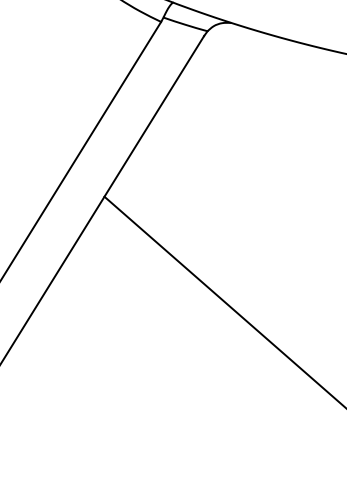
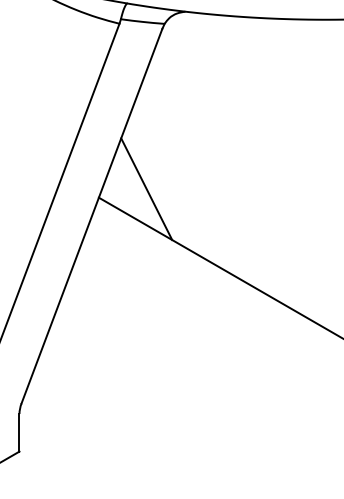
line: (155, 197) -> (146, 189), added

